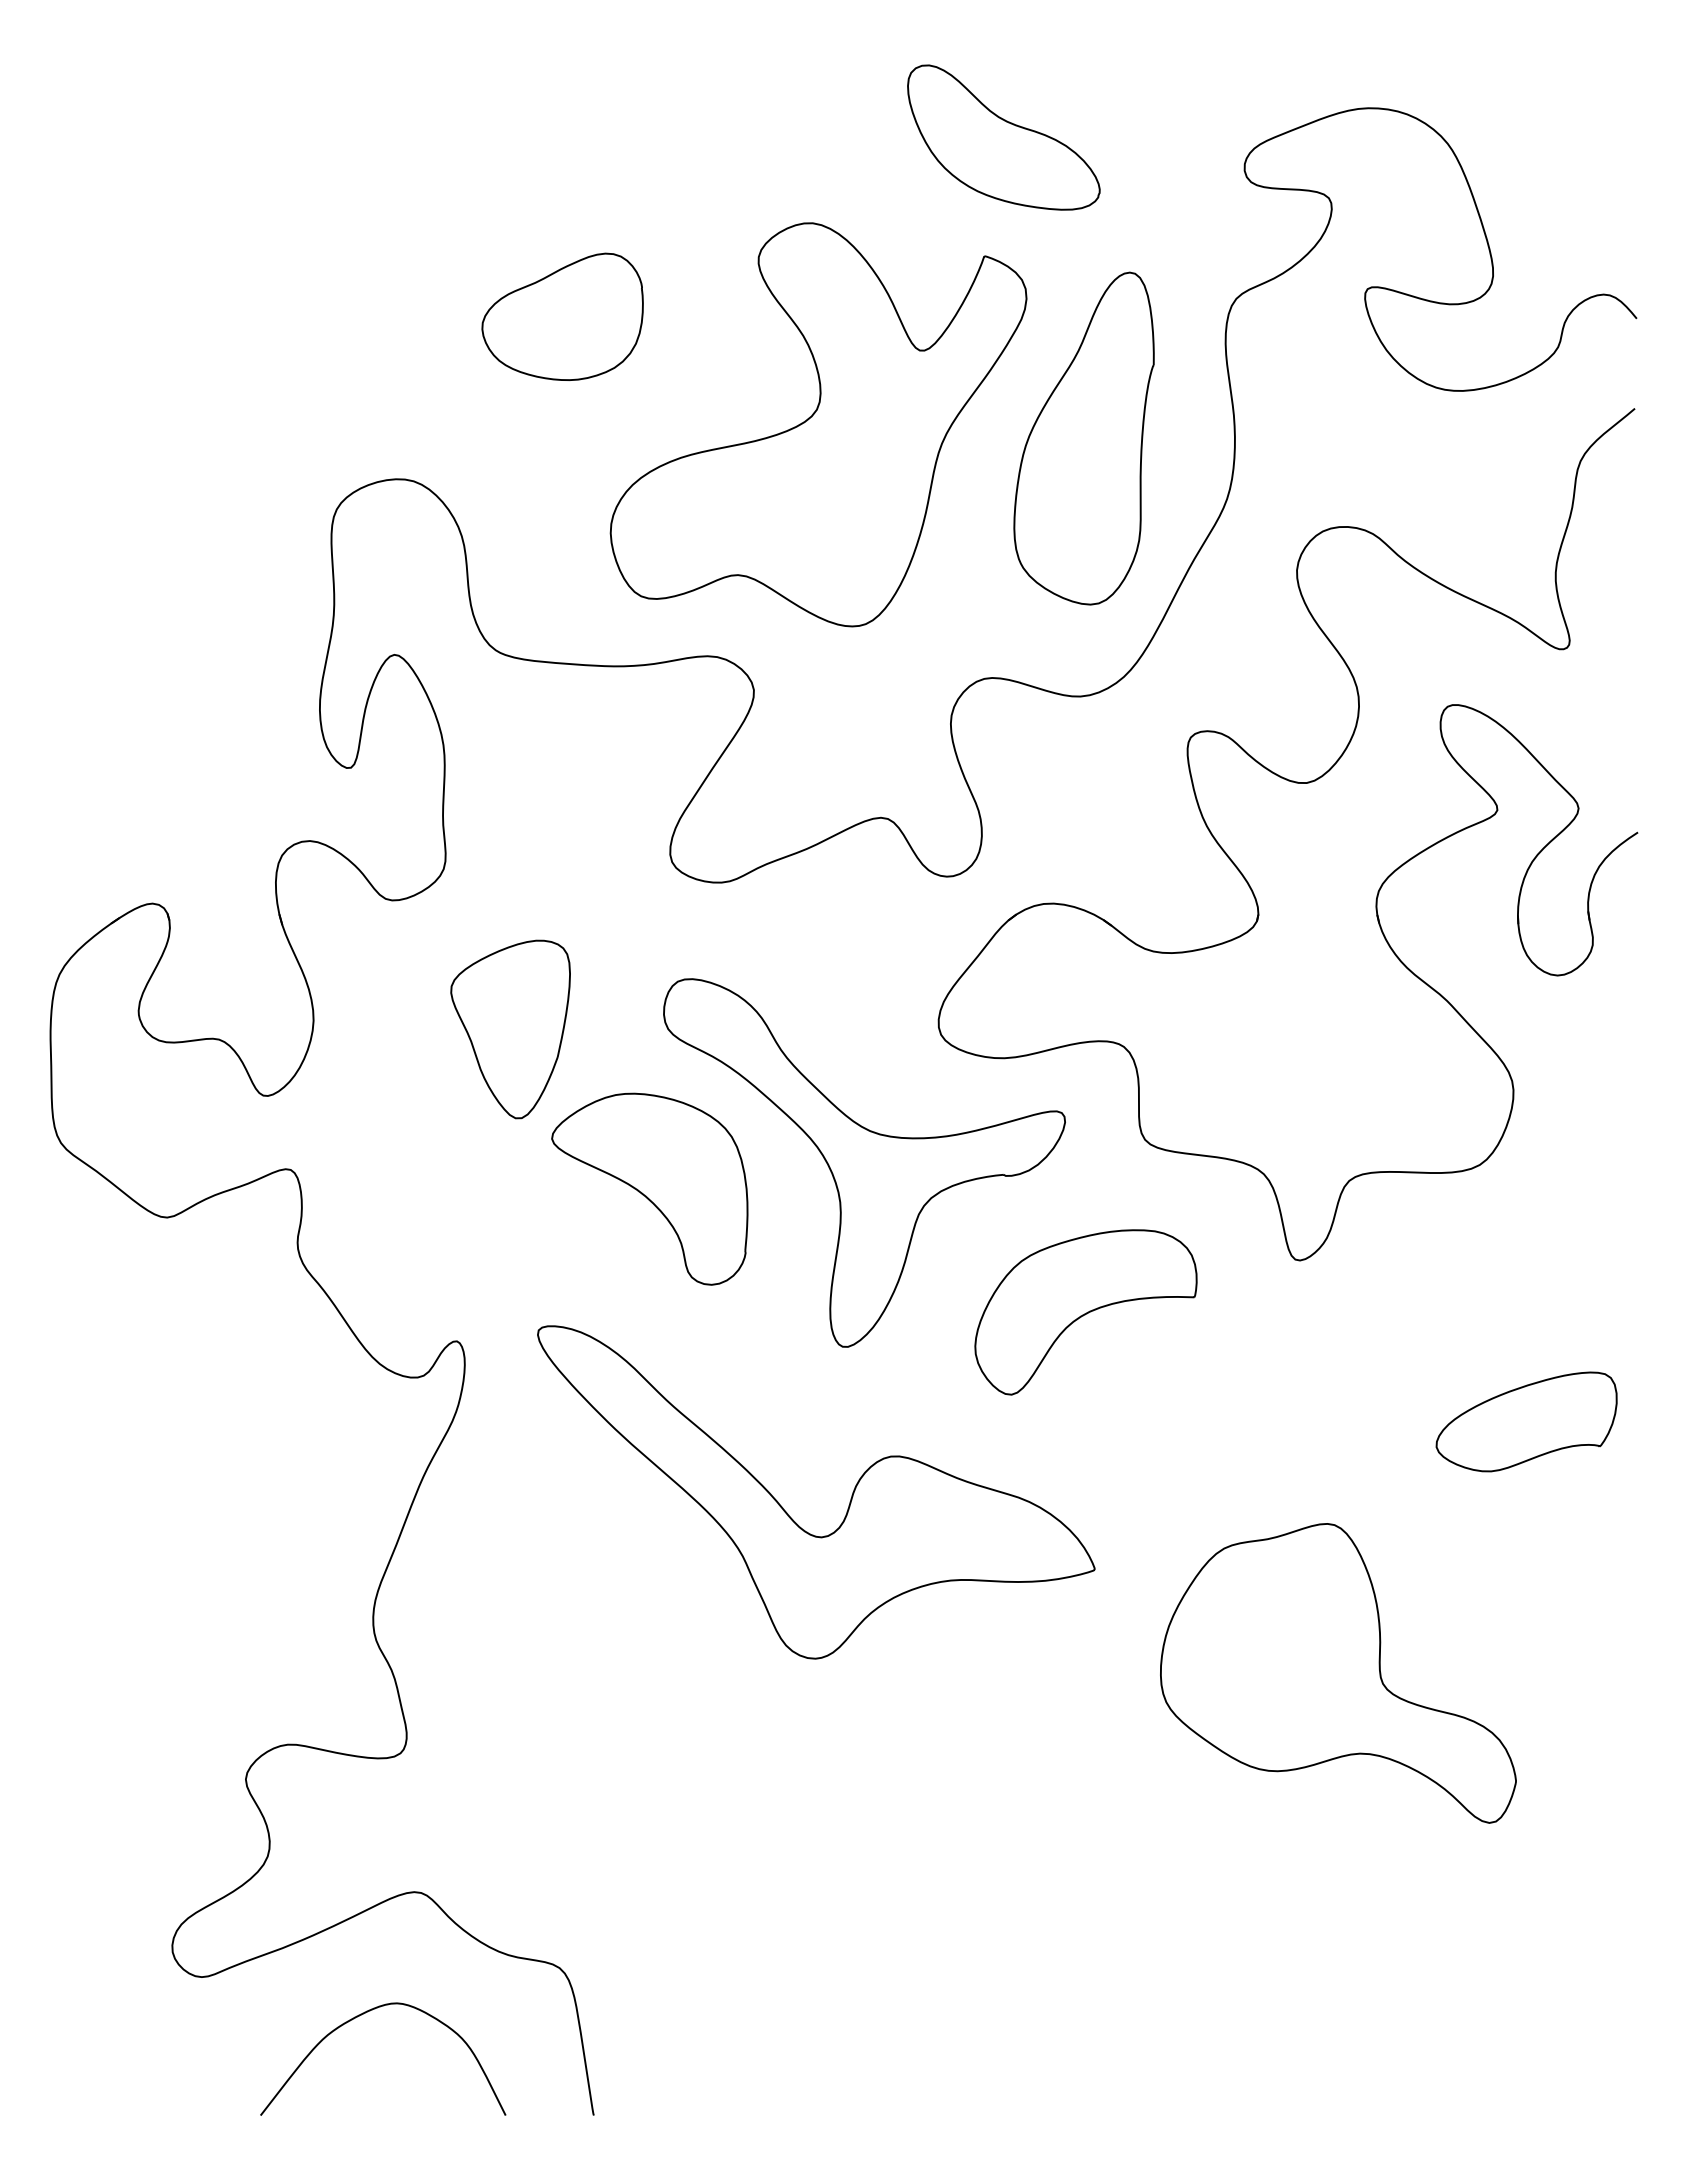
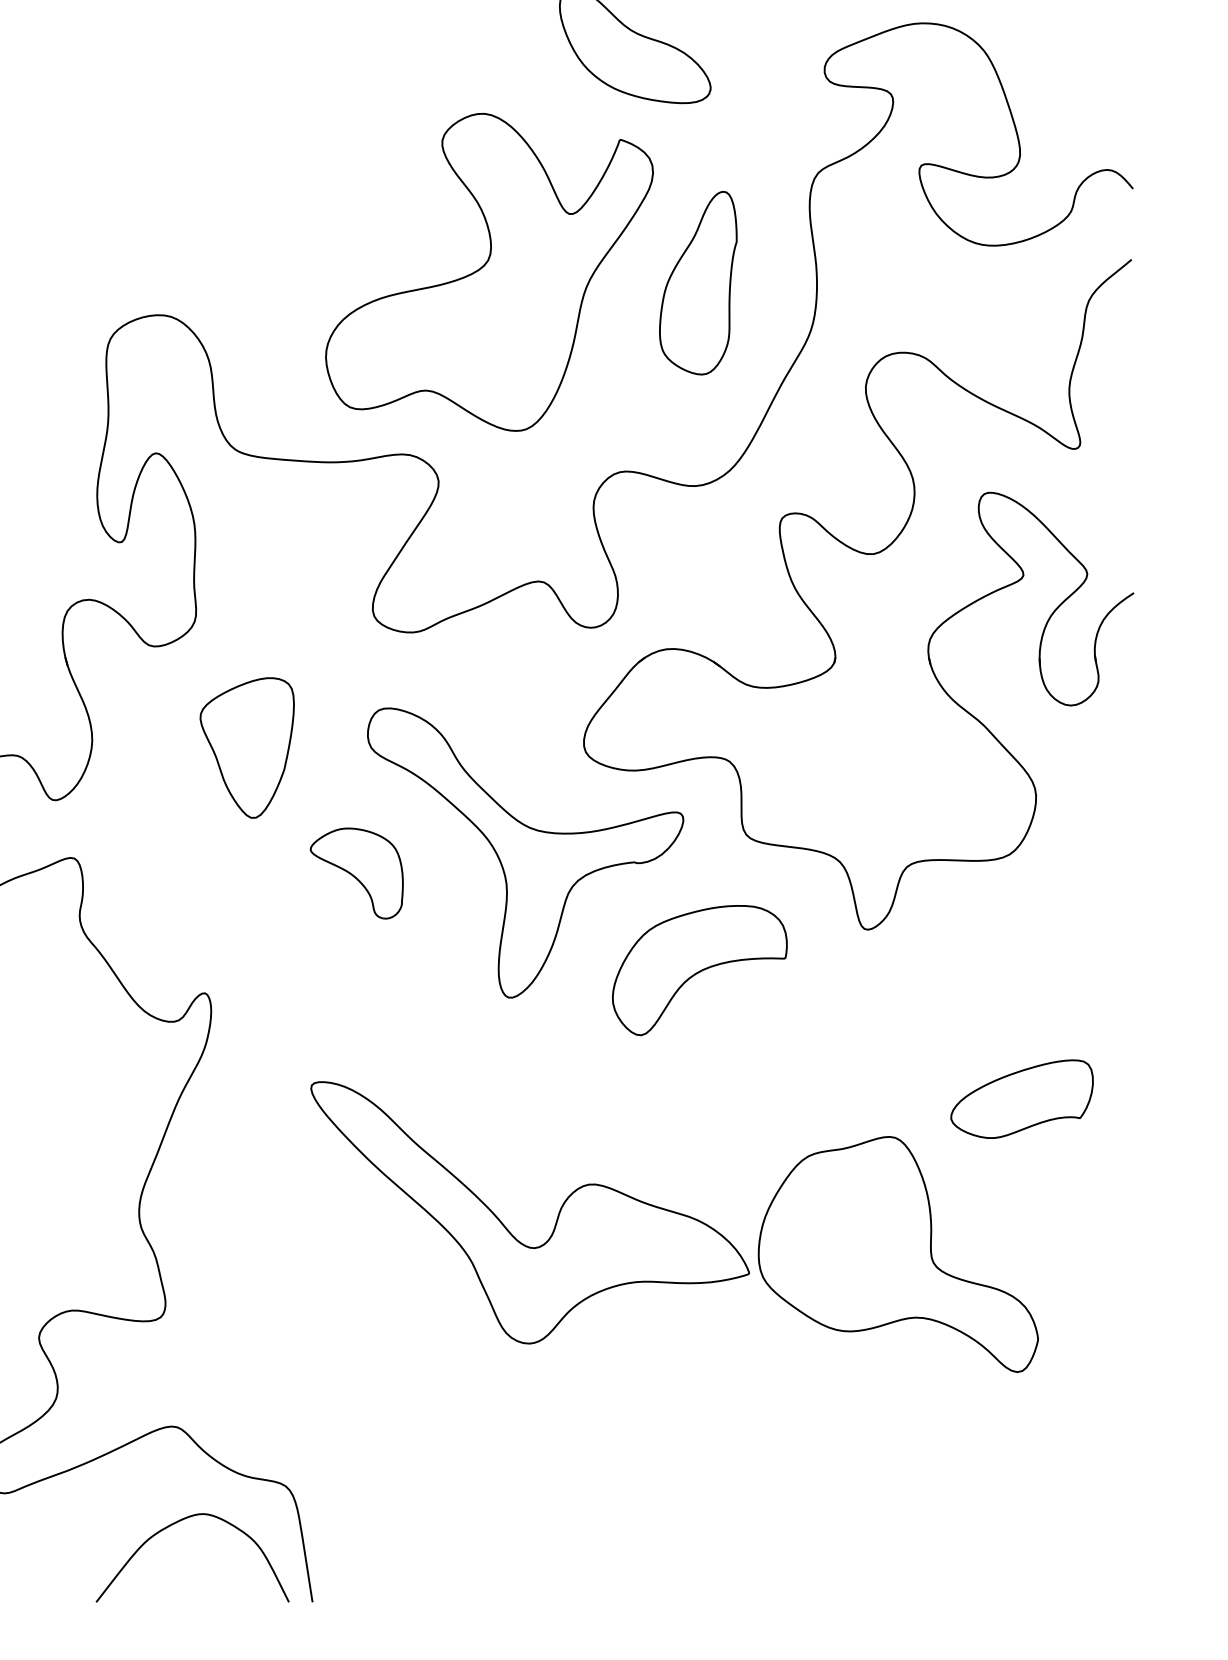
part: (562, 316) -> (288, 187), removed
part: (1083, 438) -> (697, 283), size x0.7
part: (649, 1188) -> (356, 873), size x0.6
part: (1526, 1421) -> (1021, 1098), moved
part: (849, 1501) -> (556, 1219), moved
curve: (361, 2015) -> (175, 1523), moved

